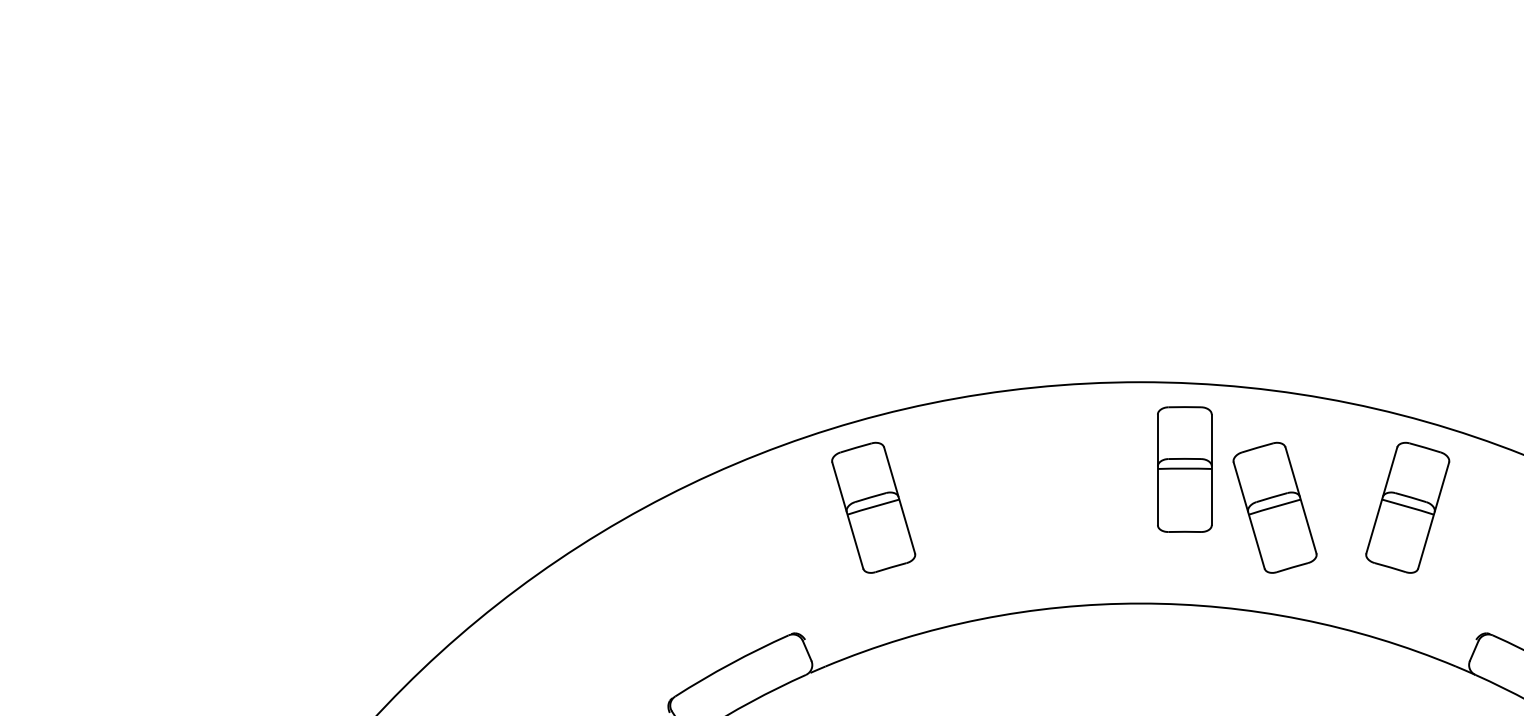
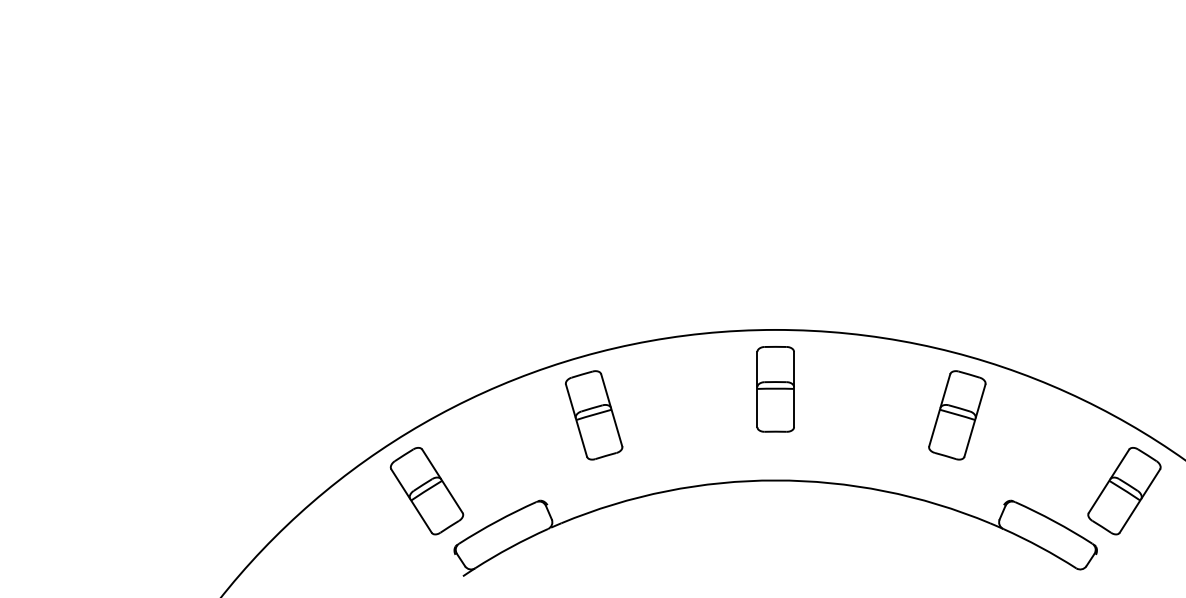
part: (1184, 469) -> (775, 389), moved
part: (1275, 508) -> (867, 415), removed
part: (627, 619) -> (426, 491), added

